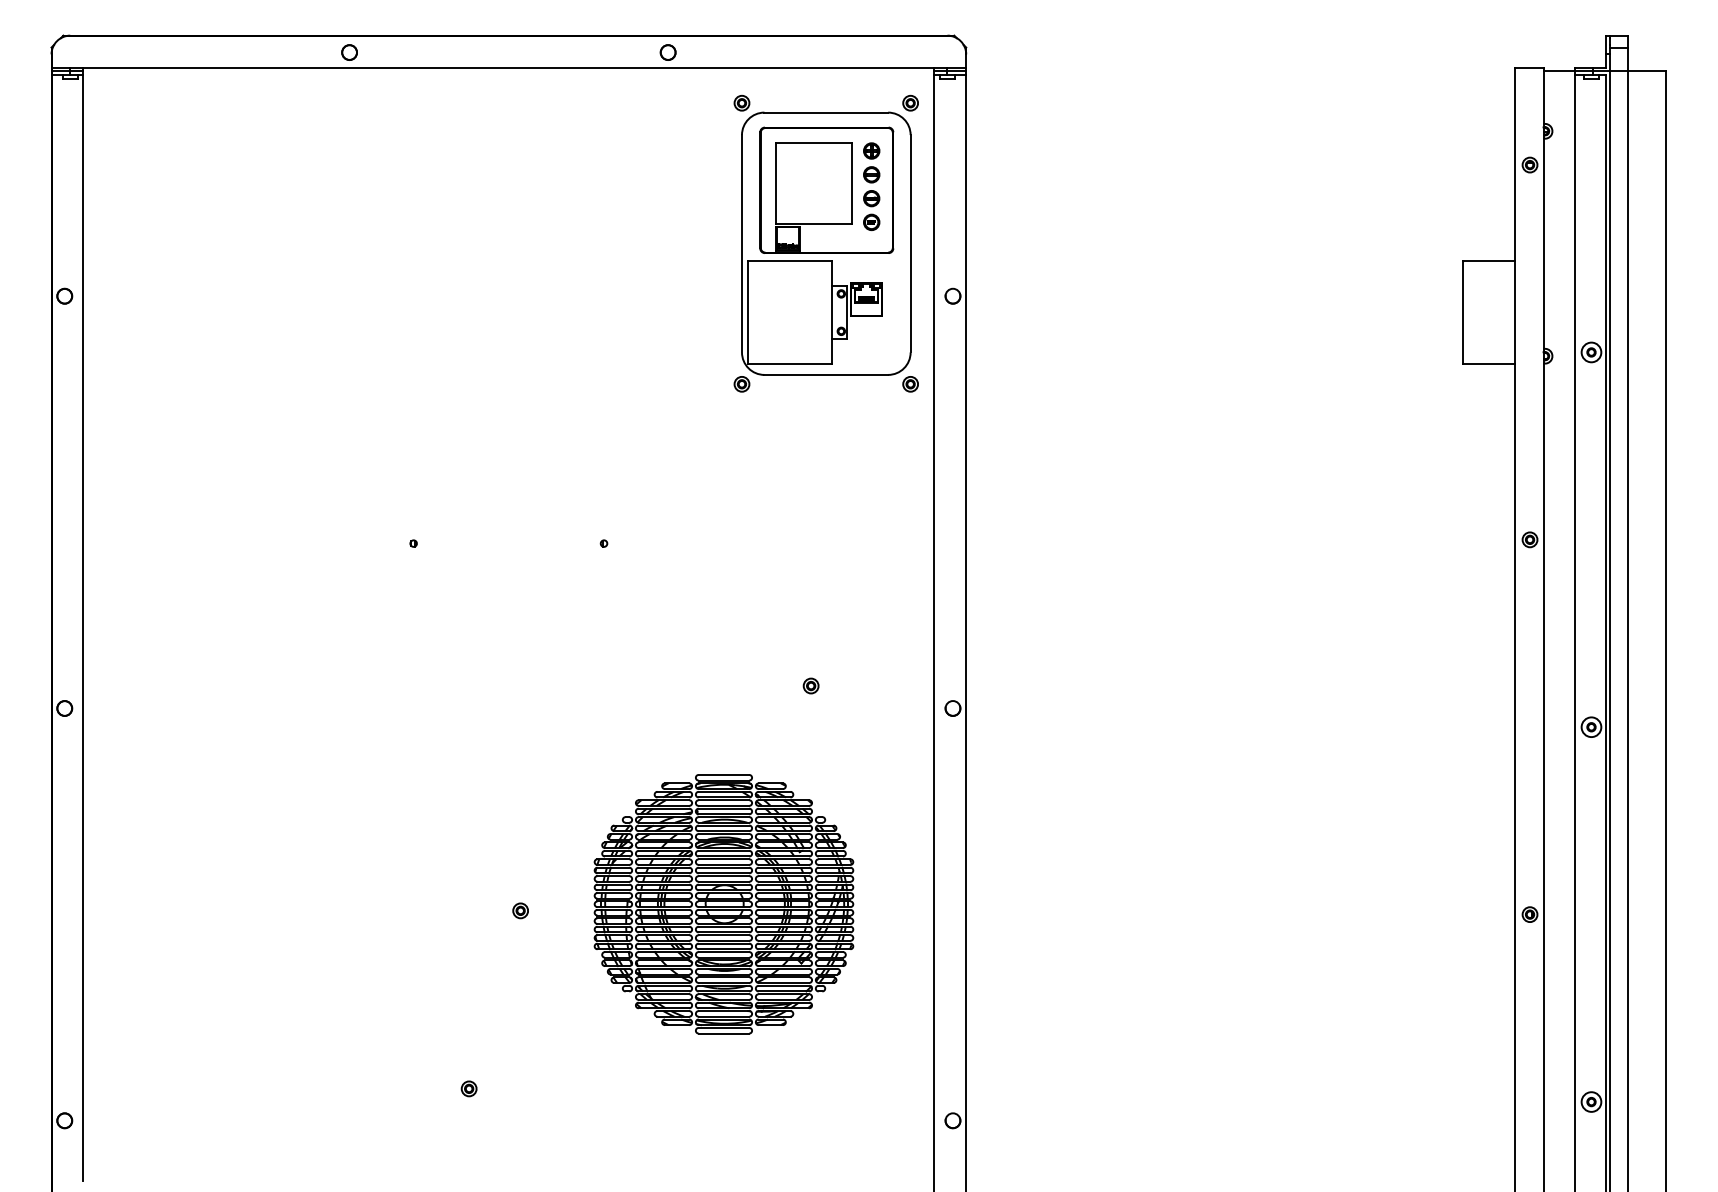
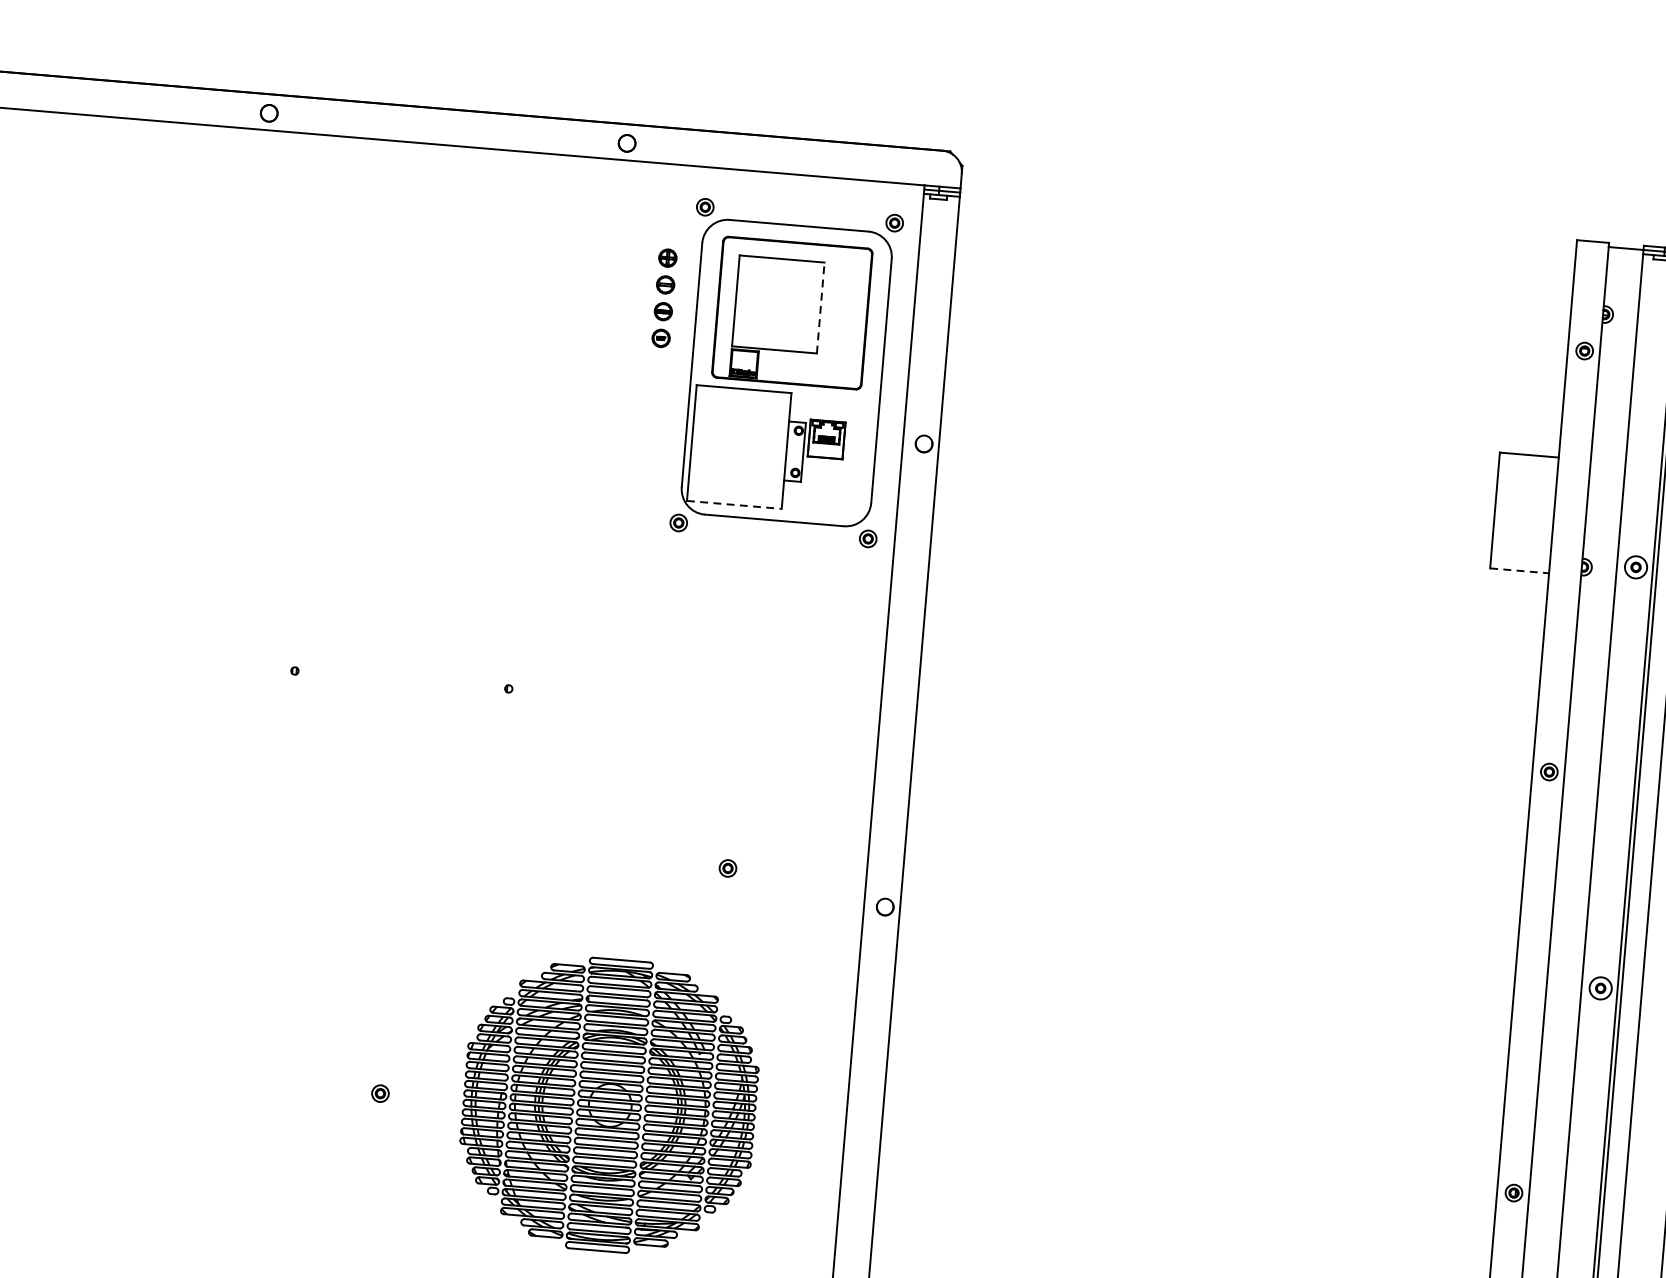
line: (851, 183) -> (820, 307), solid -> dashed
part: (871, 186) -> (664, 298), moved
line: (790, 364) -> (735, 505), solid -> dashed
line: (1489, 364) -> (1520, 571), solid -> dashed

